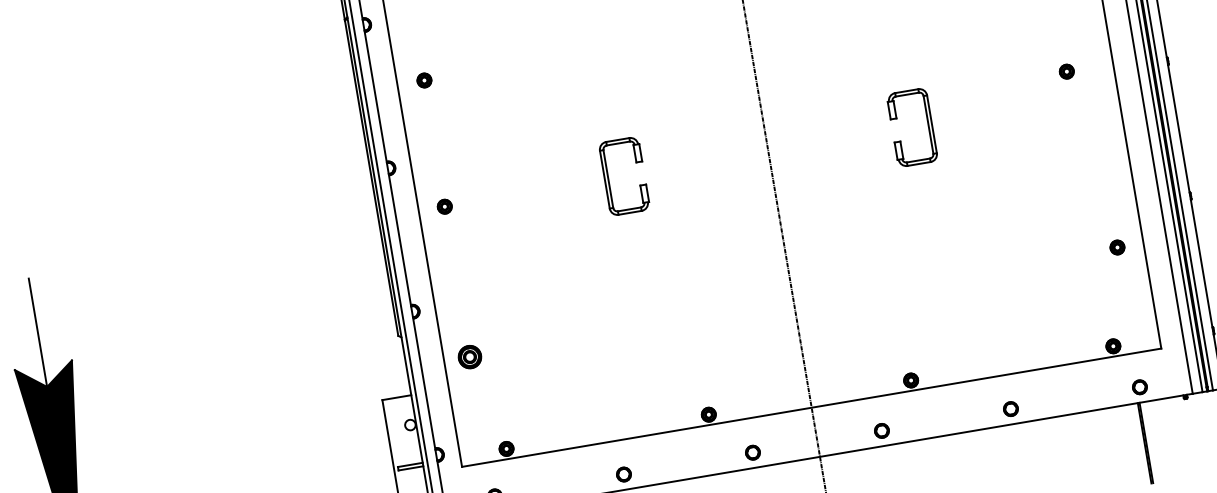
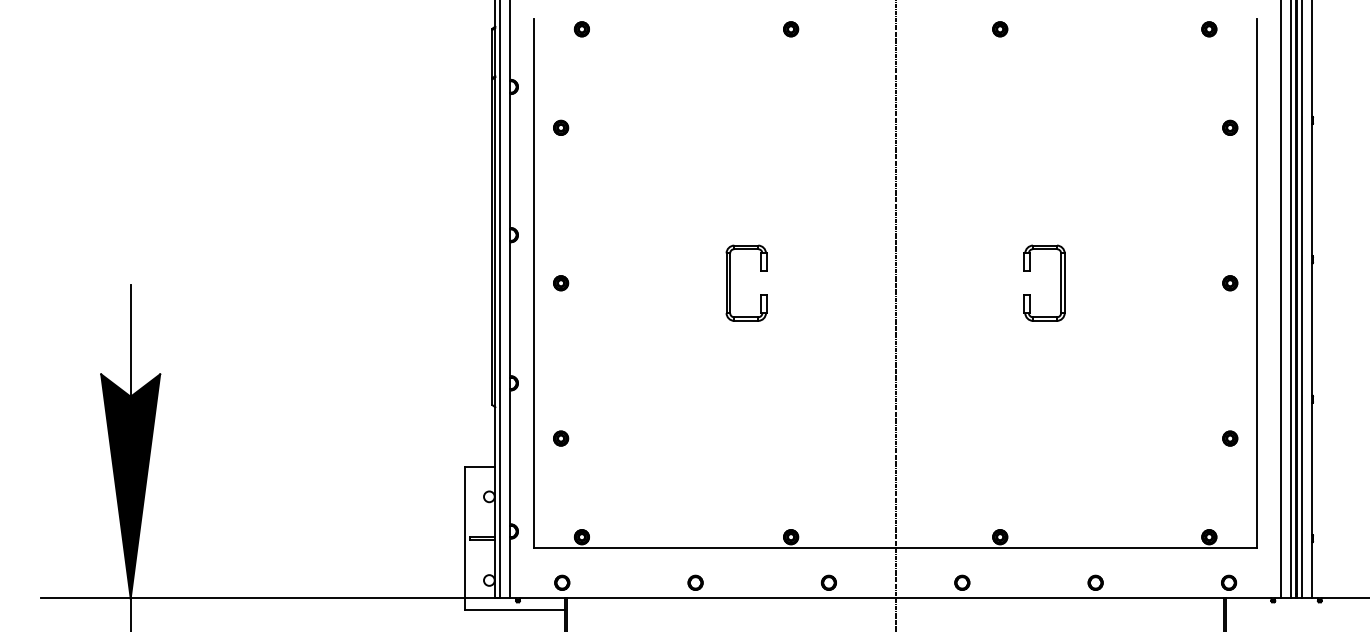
part: (1067, 71) -> (1230, 283), moved
part: (424, 80) -> (561, 127), moved
part: (470, 356) -> (561, 438), size x0.62

